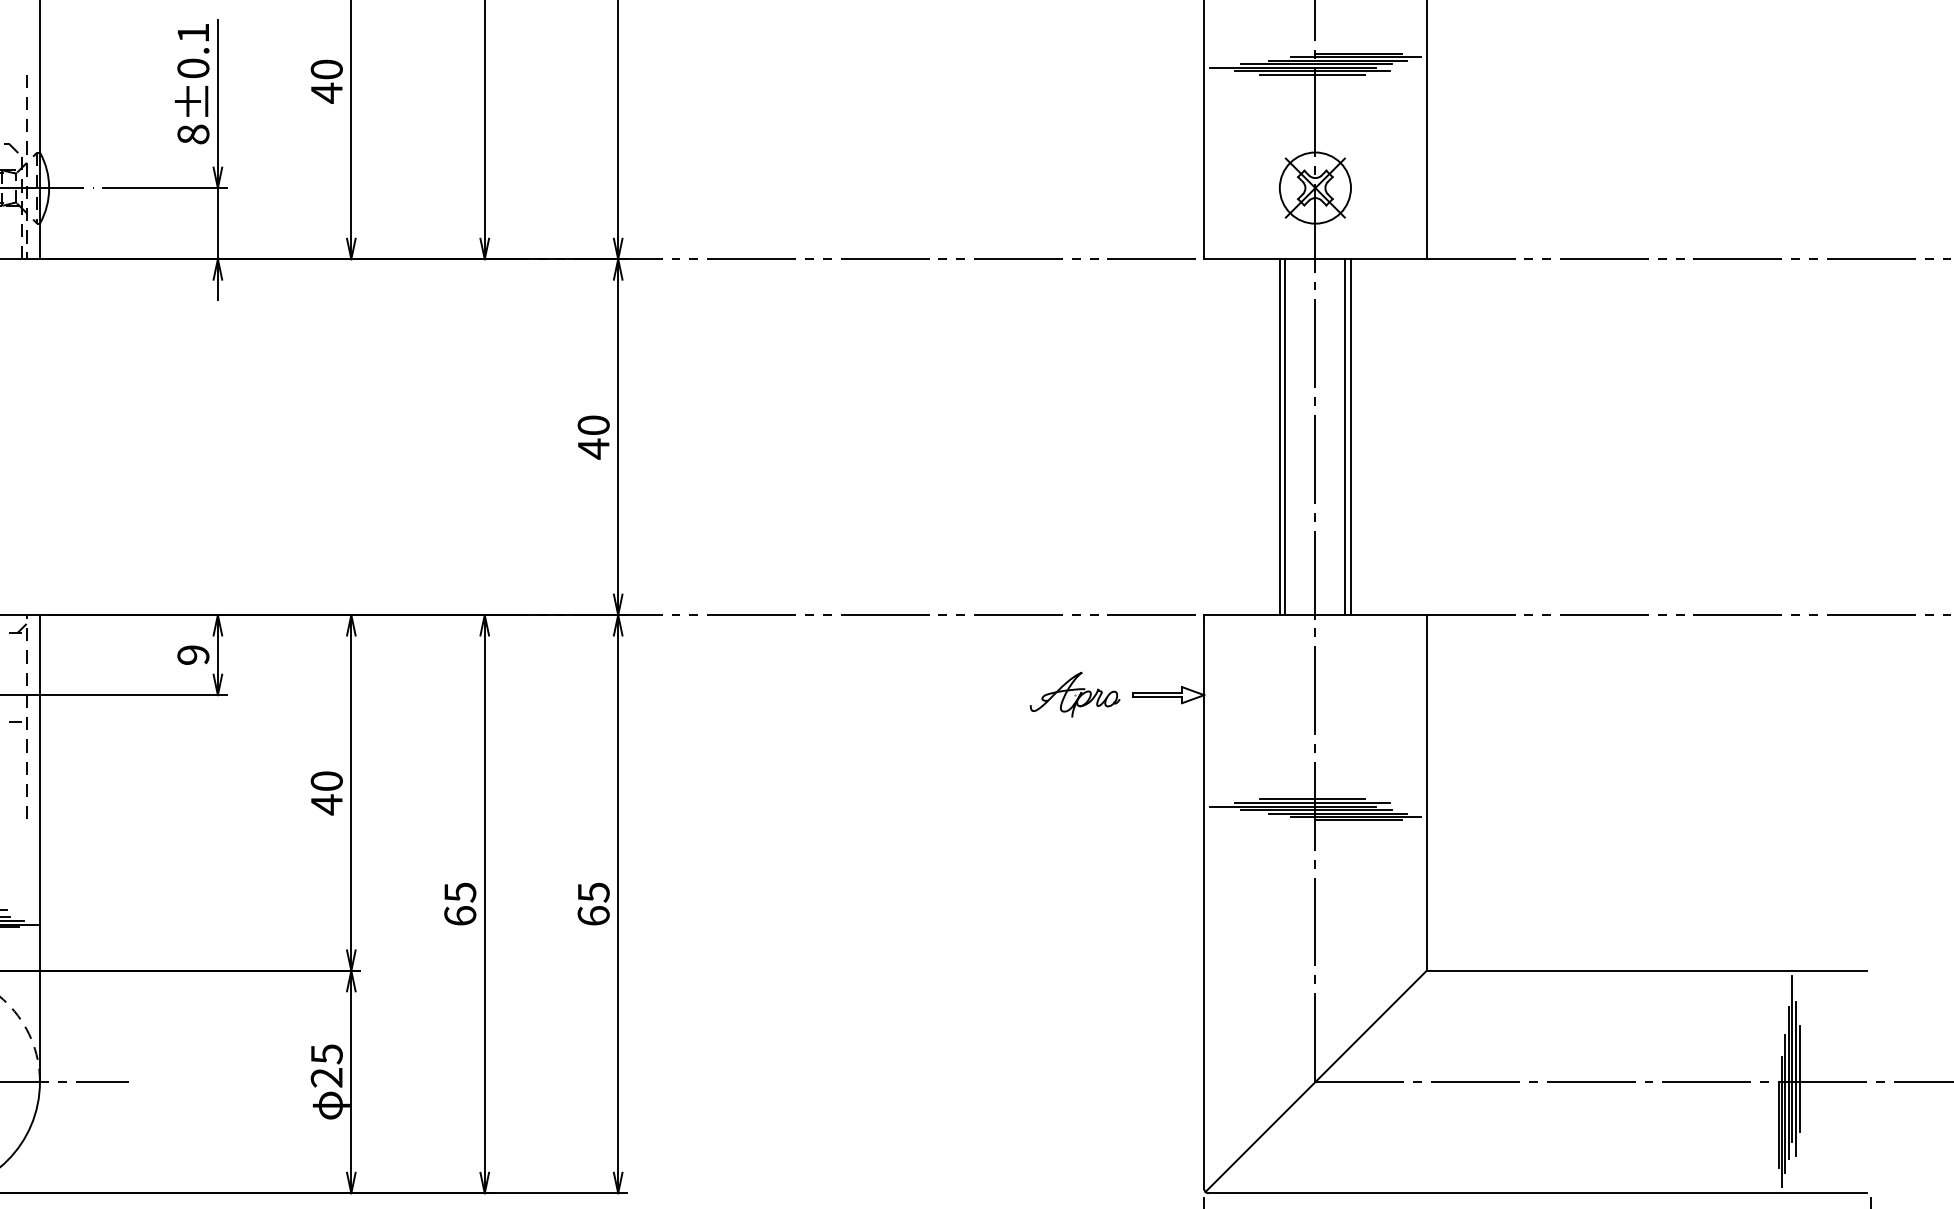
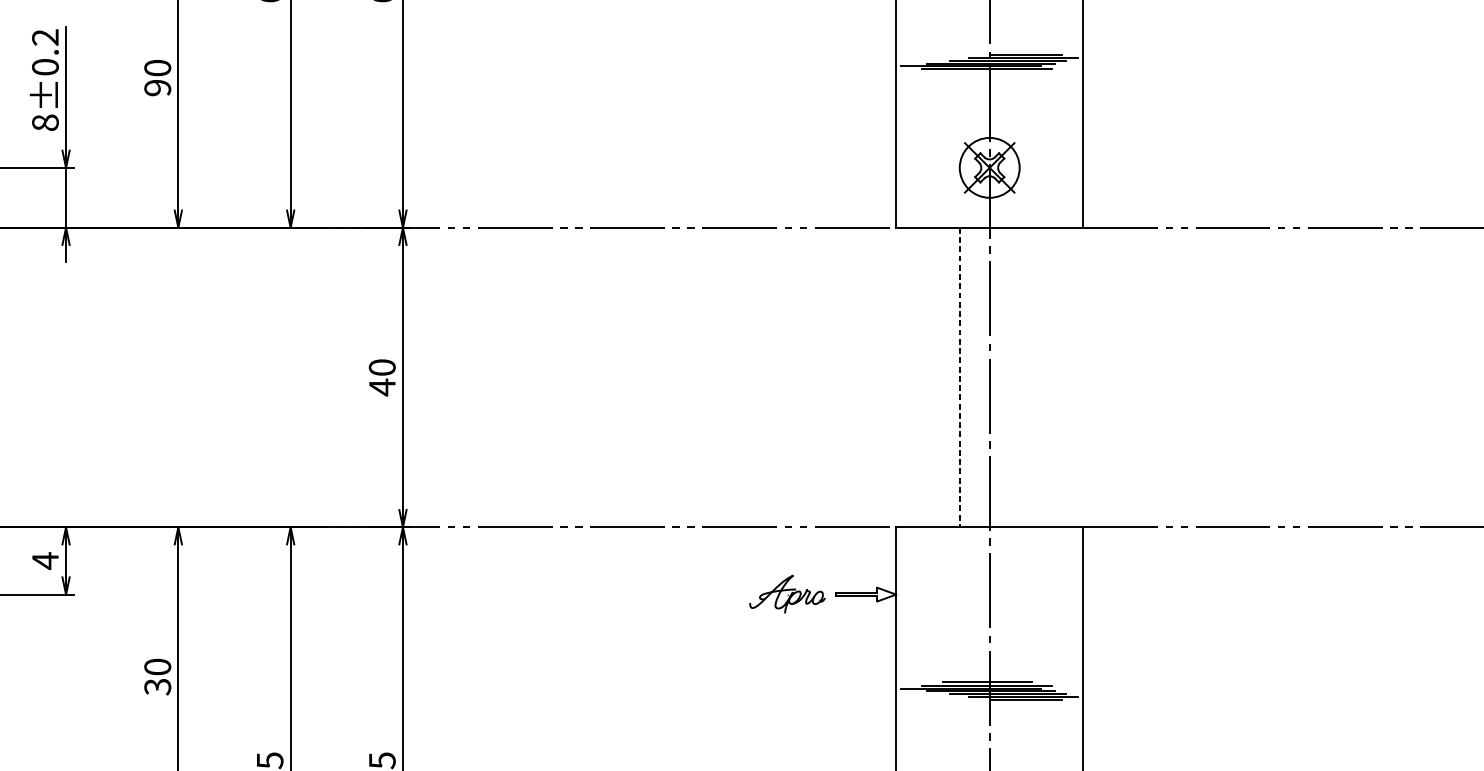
text: (192, 32) -> (44, 36), 8±0.1 -> 8±0.2
line: (1312, 75) -> (987, 73), removed
text: (326, 92) -> (157, 87), 40 -> 90
line: (1279, 437) -> (959, 377), solid -> dashed
line: (1285, 437) -> (964, 377), removed
line: (1345, 437) -> (1015, 377), removed
line: (1350, 437) -> (1019, 377), removed
text: (193, 654) -> (45, 560), 9 -> 4
text: (326, 804) -> (157, 686), 40 -> 30

